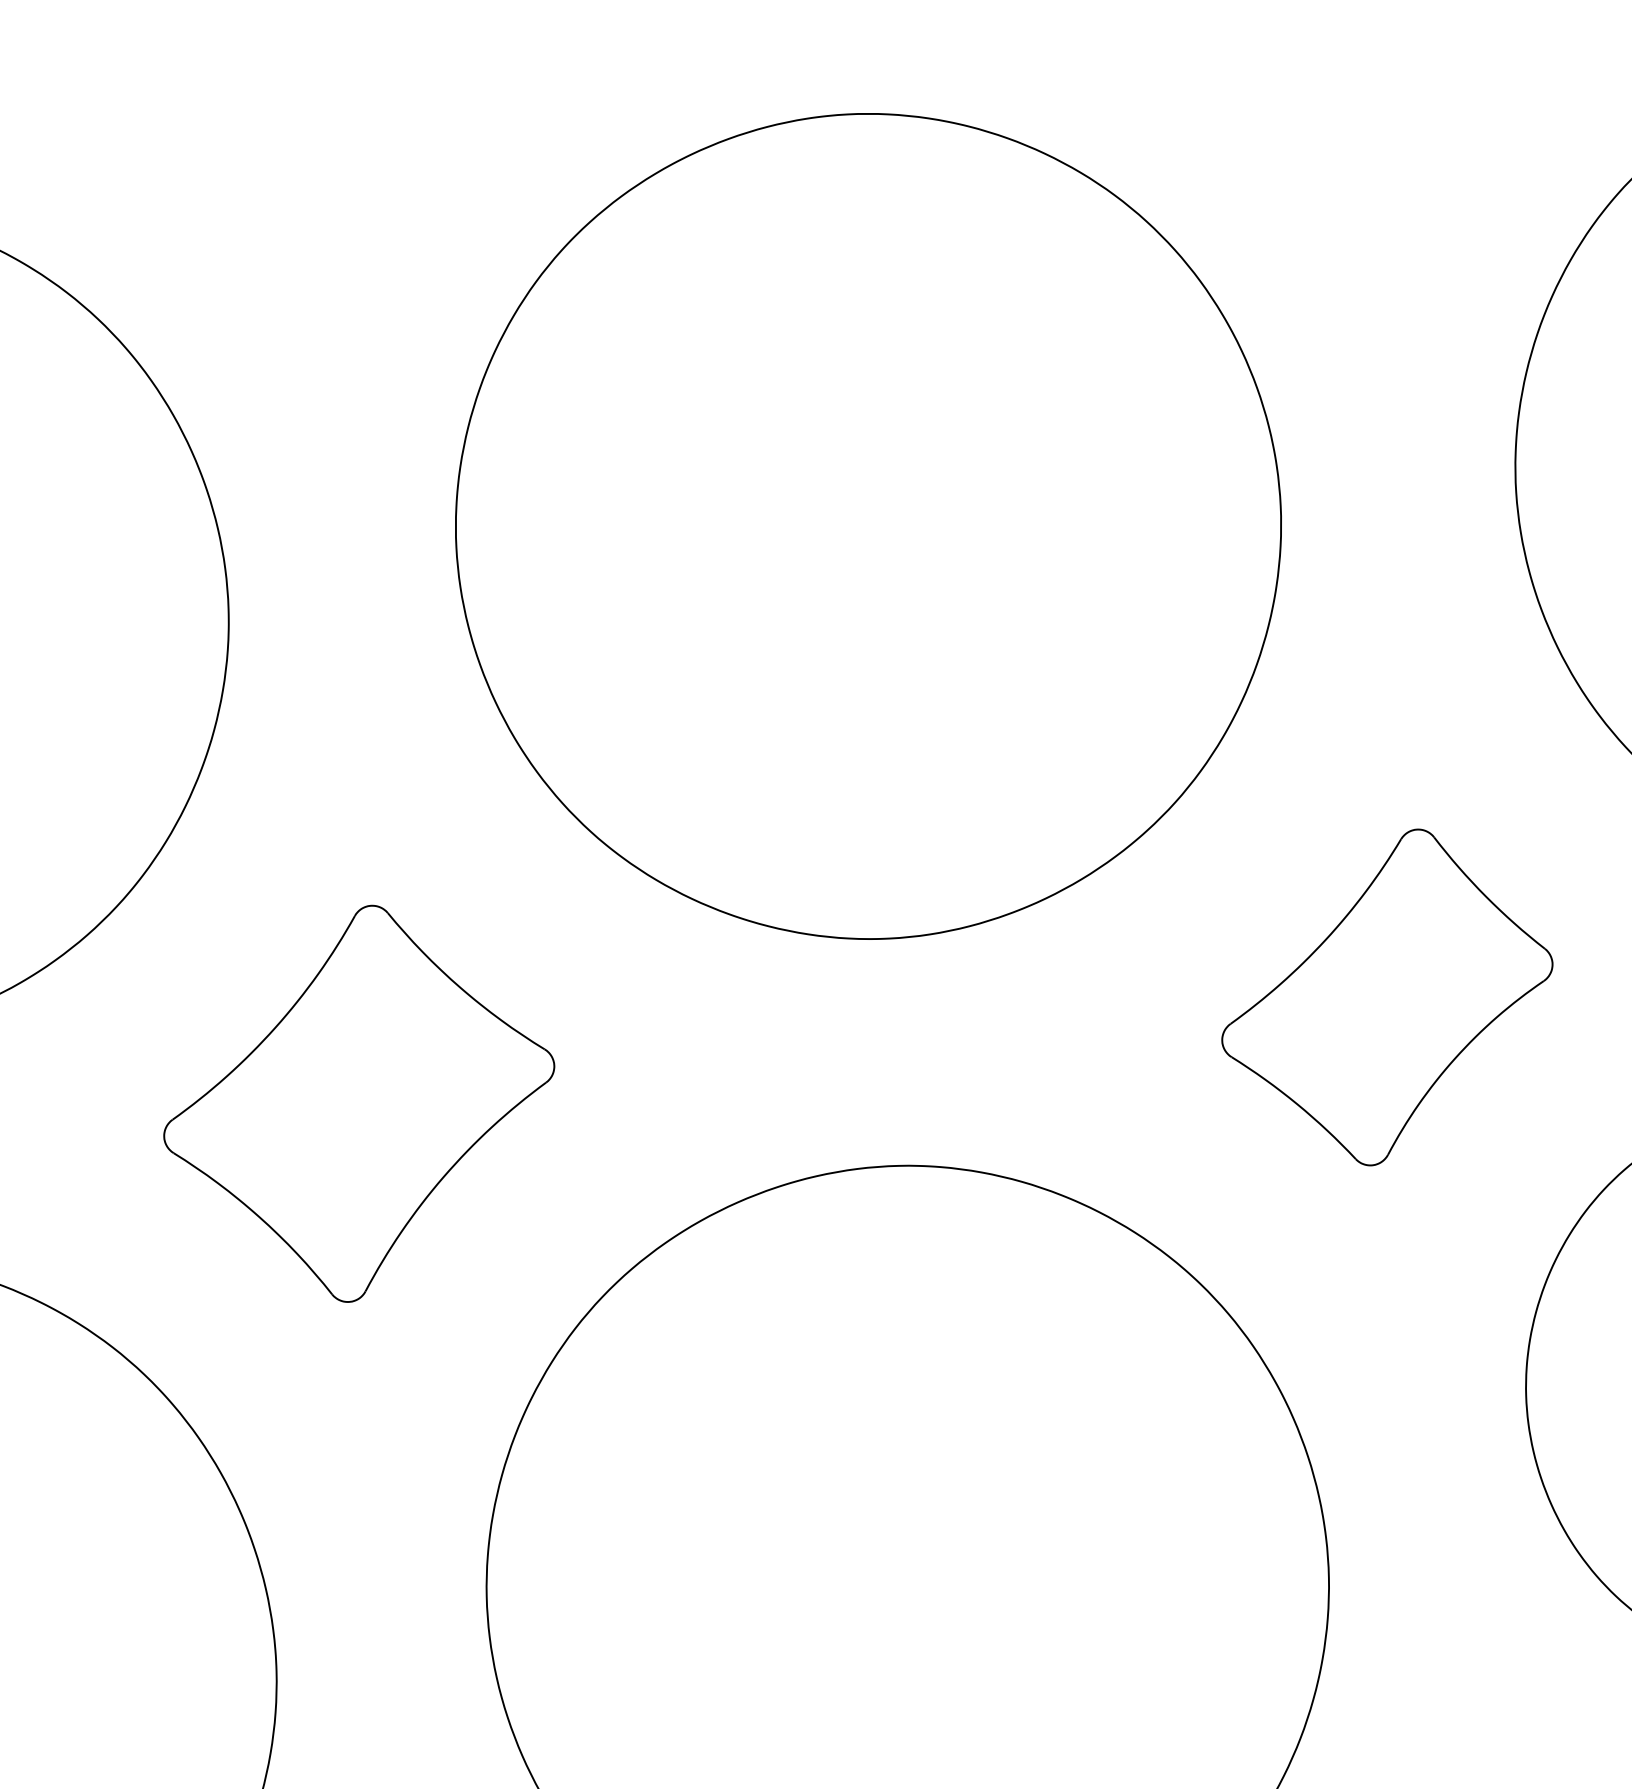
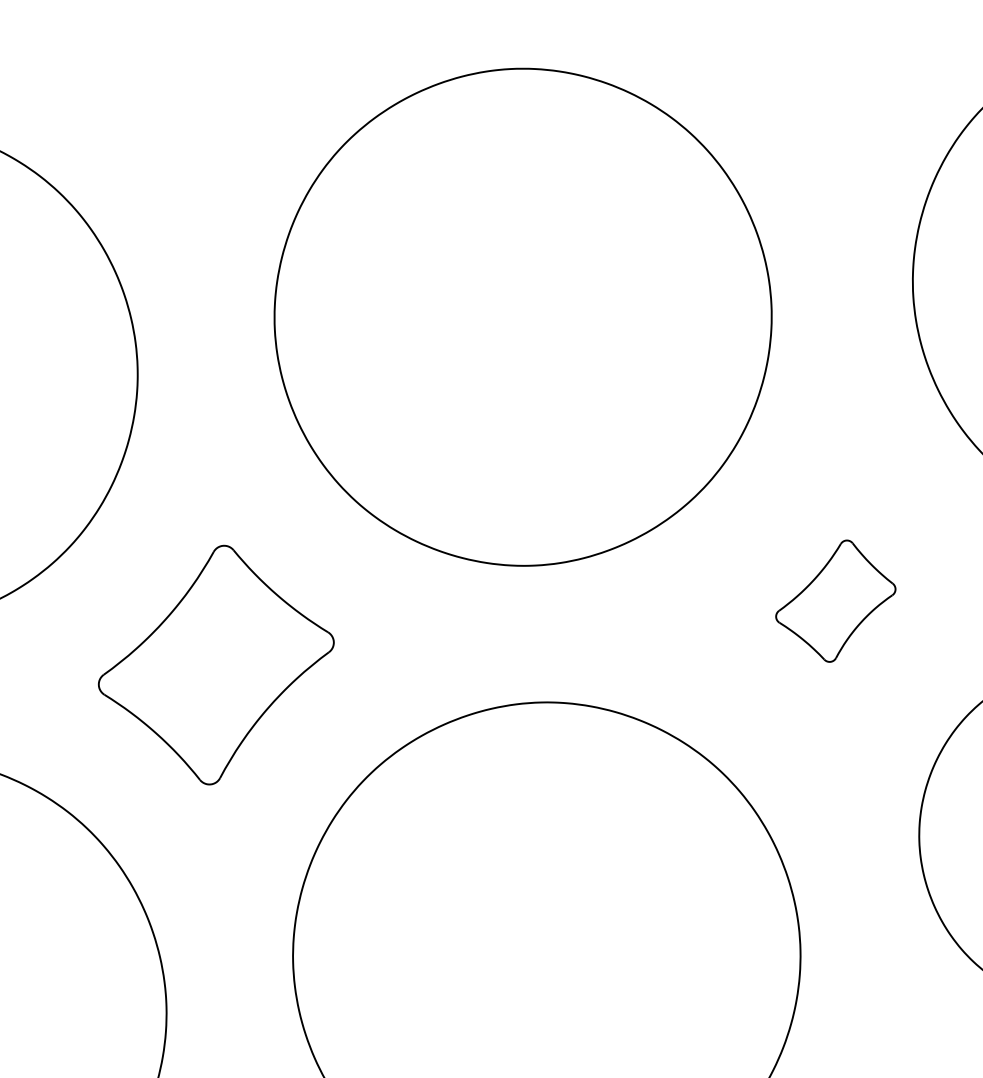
part: (1387, 998) -> (835, 601), size x0.6

